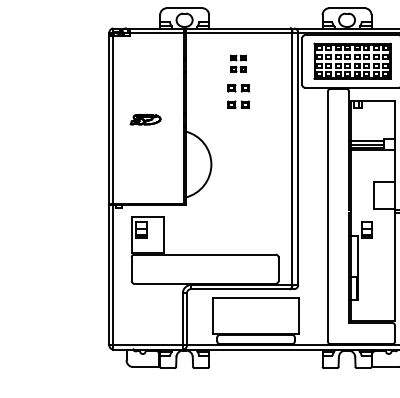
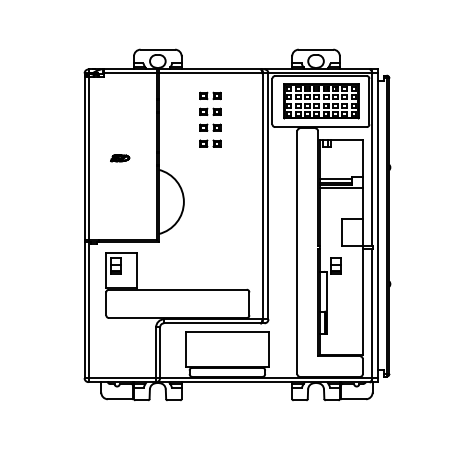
part: (238, 63) -> (210, 103), size x1.43
part: (146, 119) -> (120, 158), size x0.62

